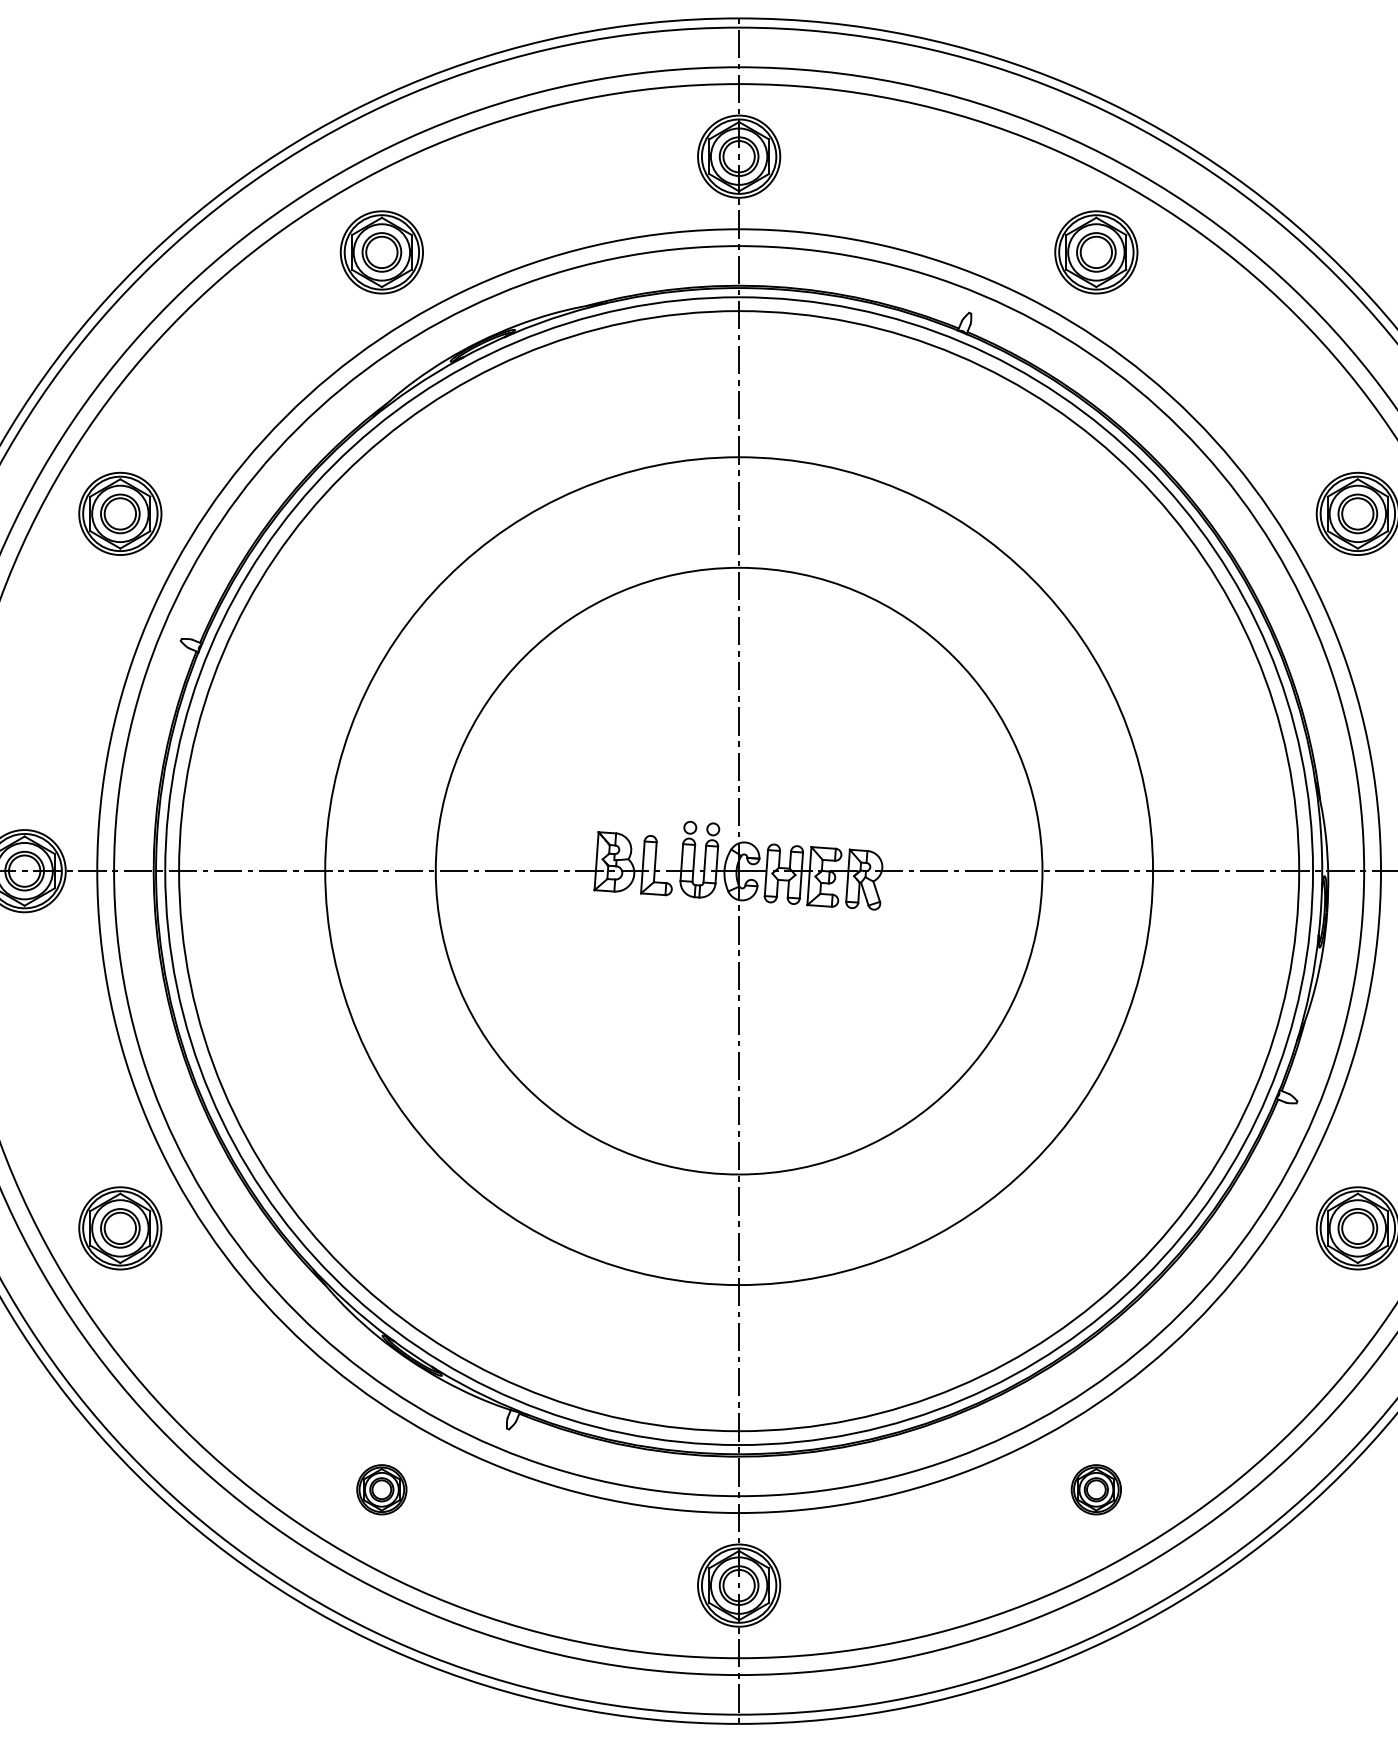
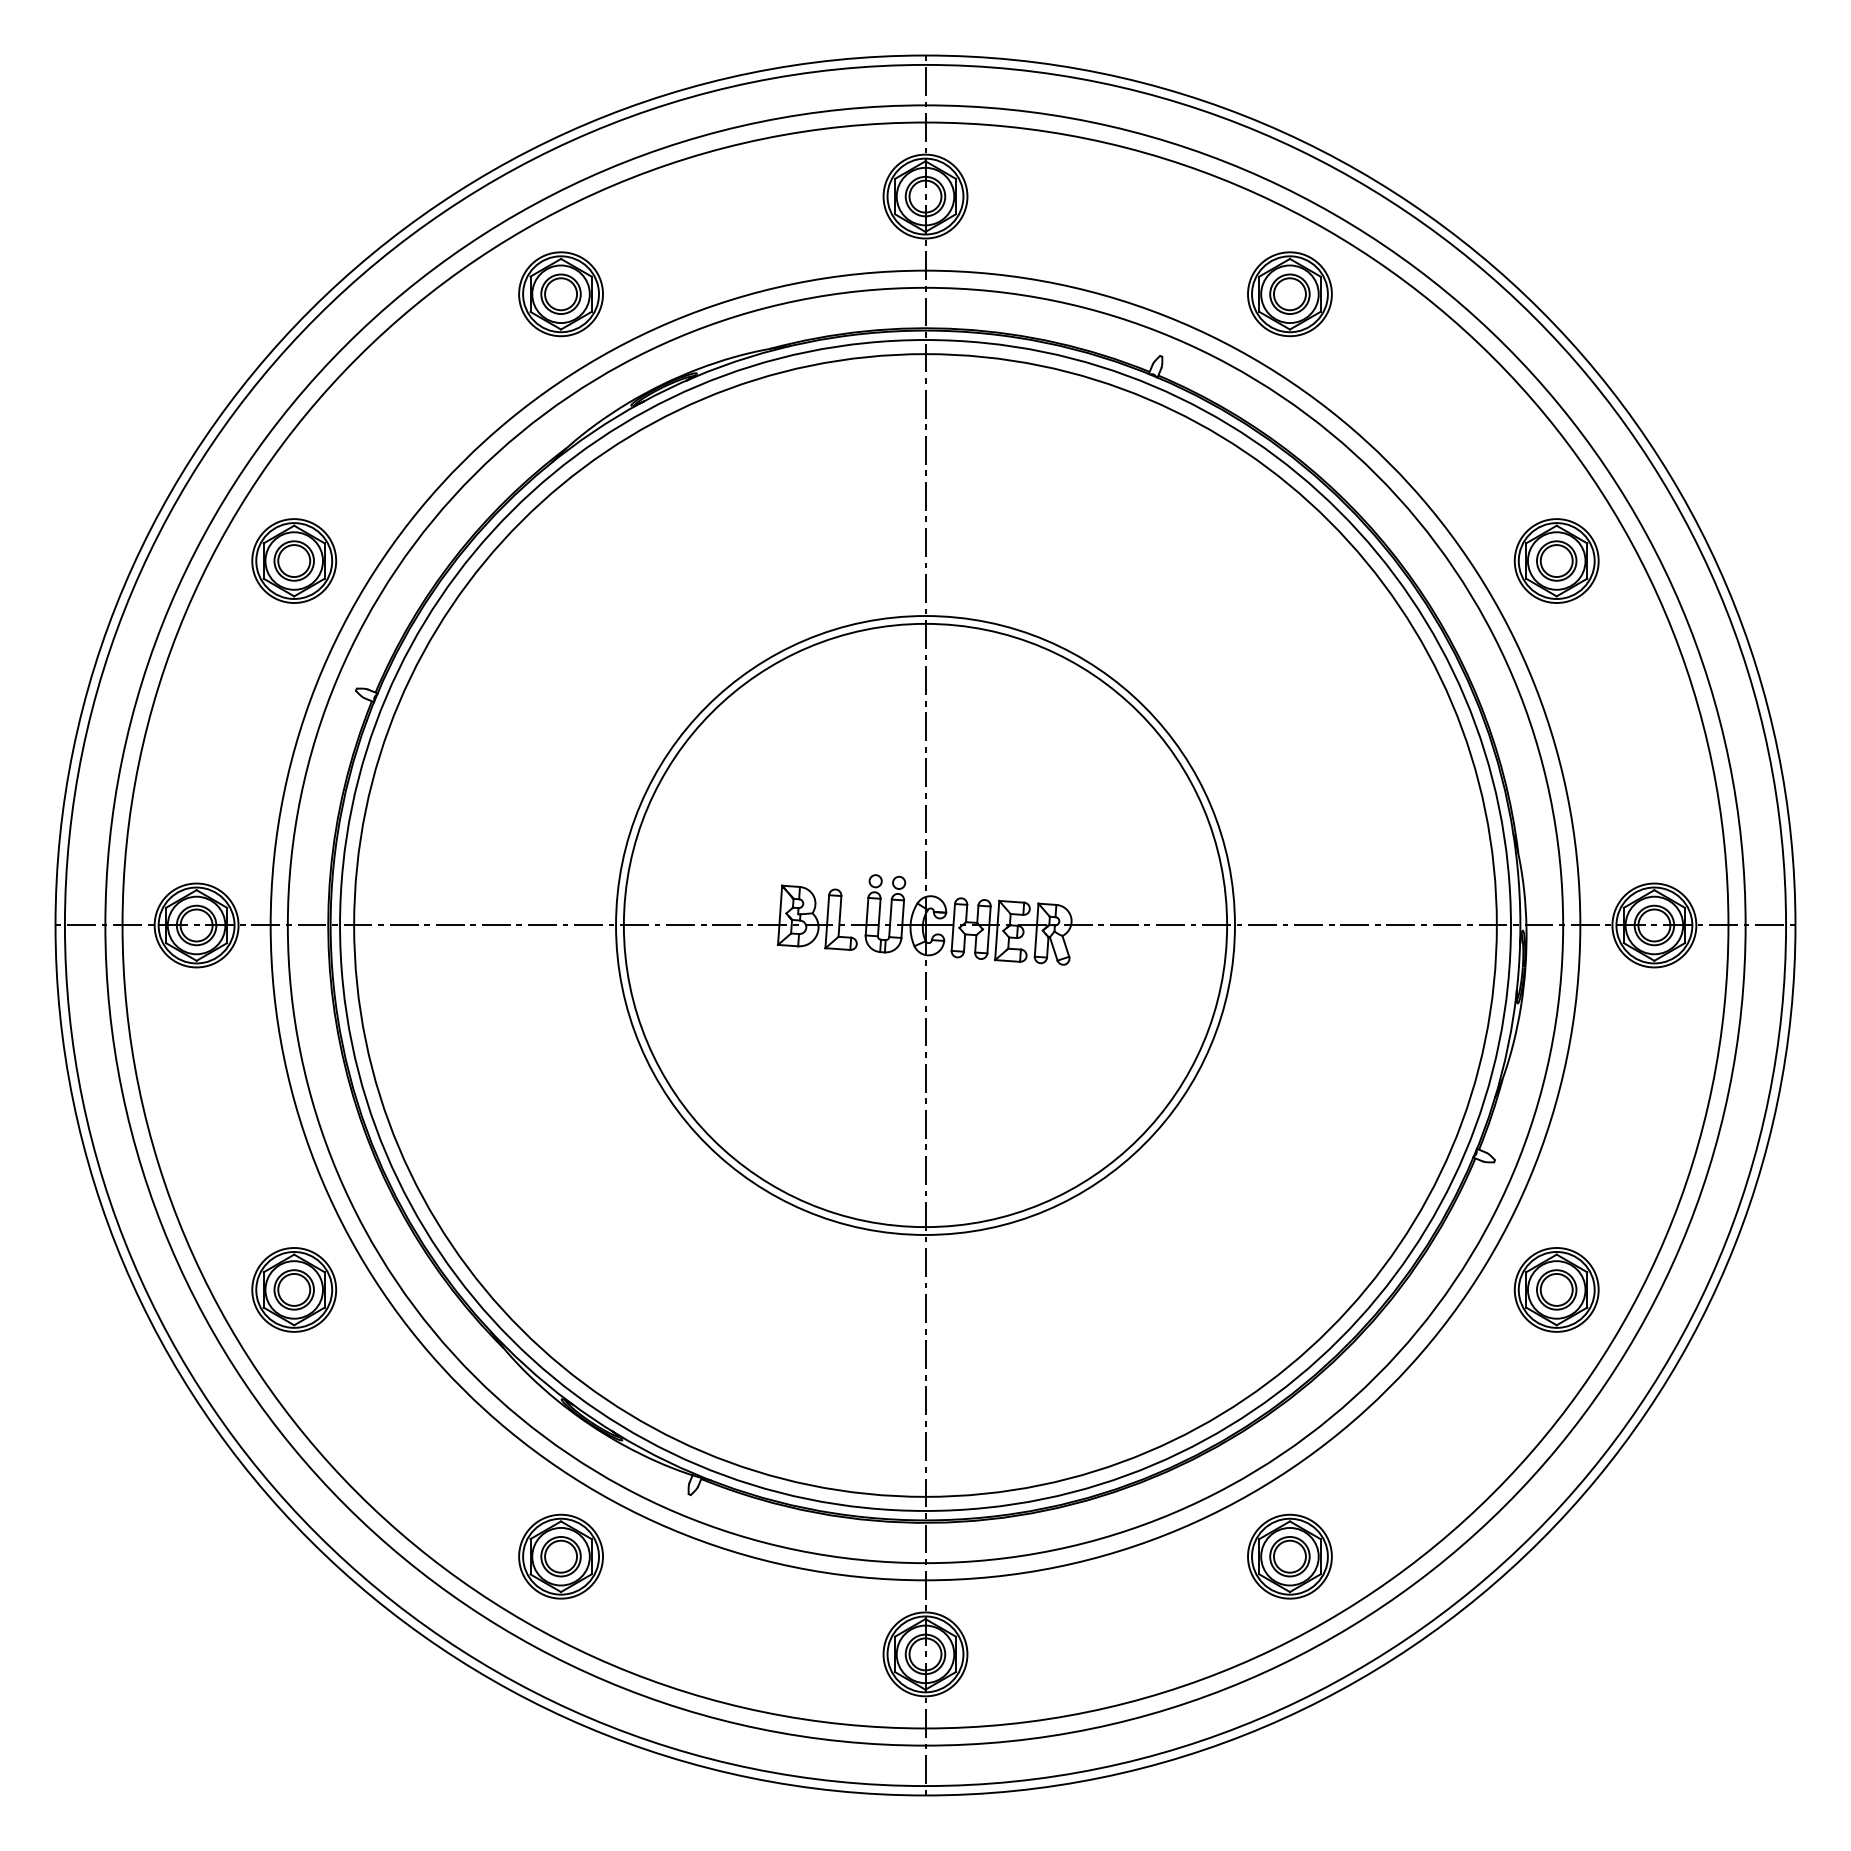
circle: (739, 871) -> (925, 925), size x0.71
part: (381, 1489) -> (560, 1556), size x1.67
part: (1095, 1489) -> (1289, 1556), size x1.67

